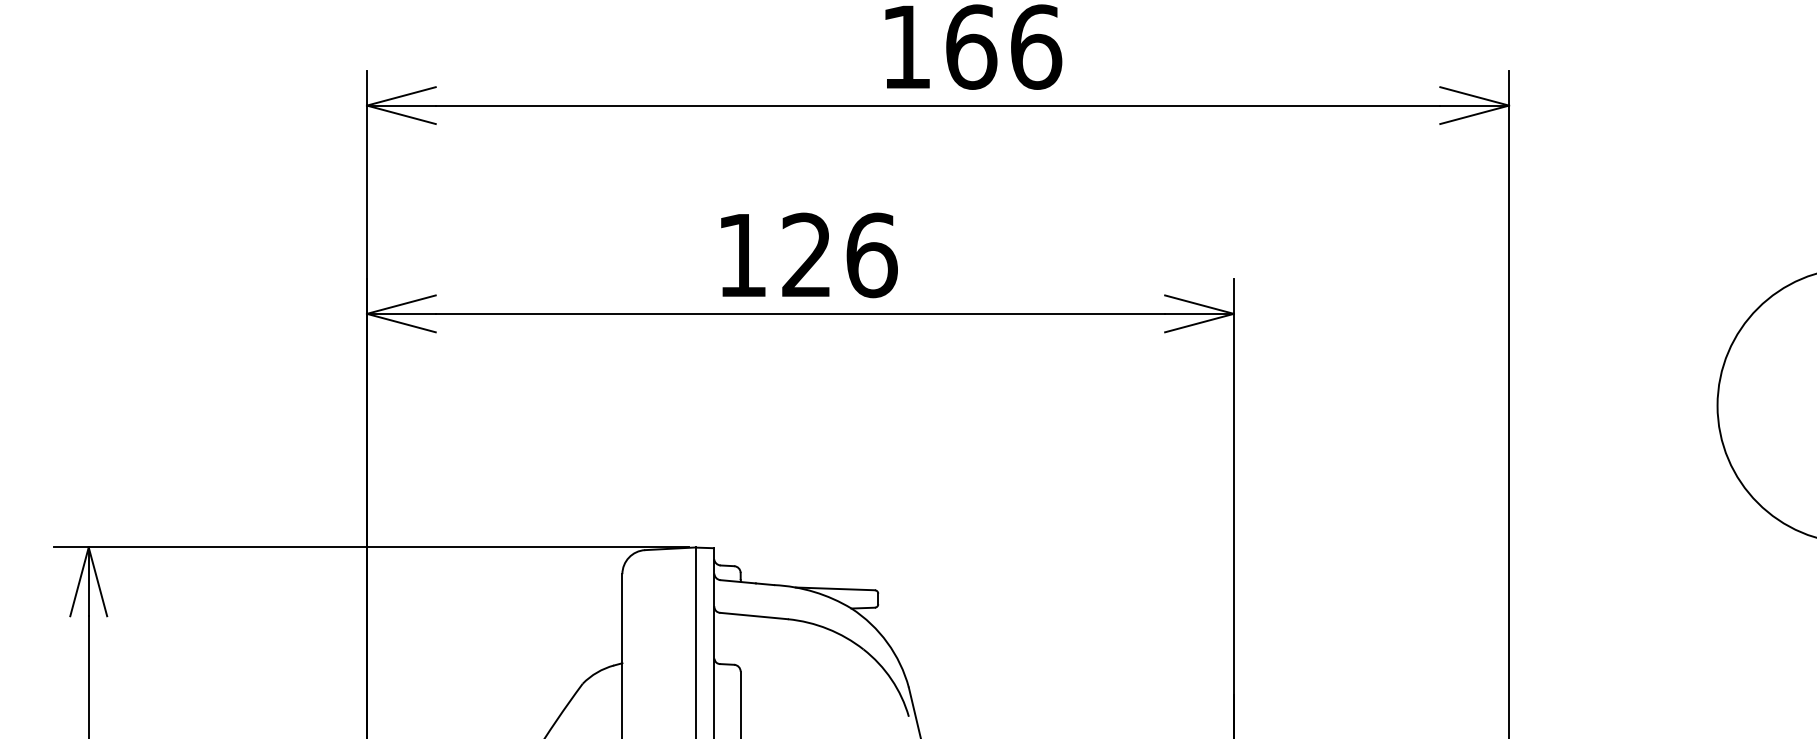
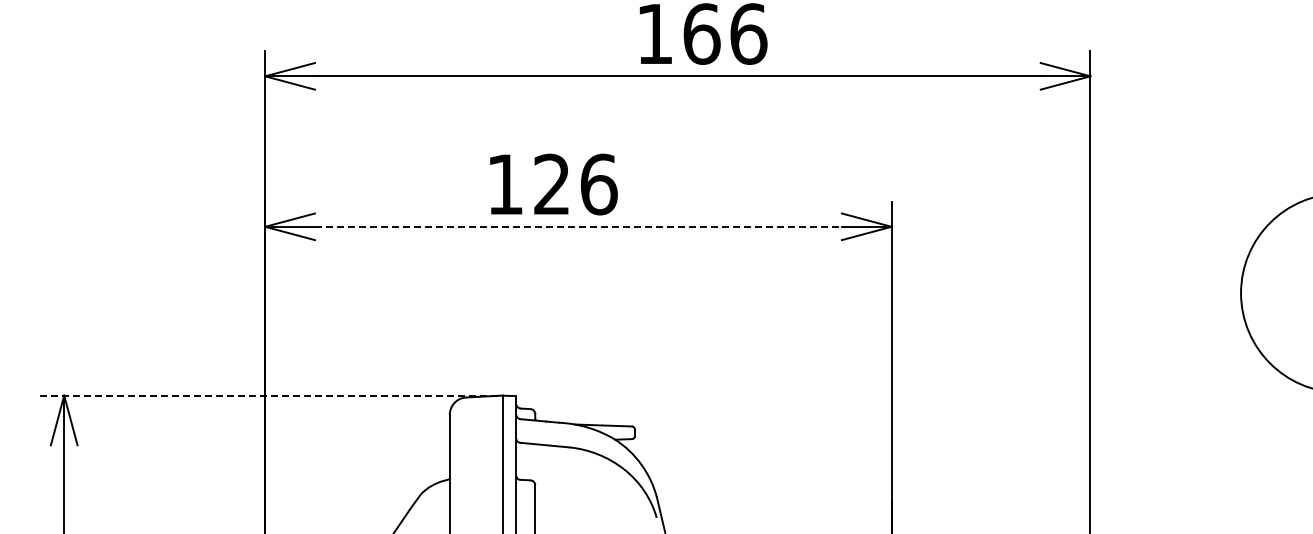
text: (808, 255) -> (553, 184), moved
line: (800, 313) -> (578, 226), solid -> dashed
line: (371, 547) -> (268, 395), solid -> dashed

